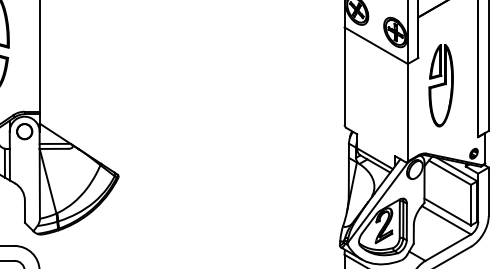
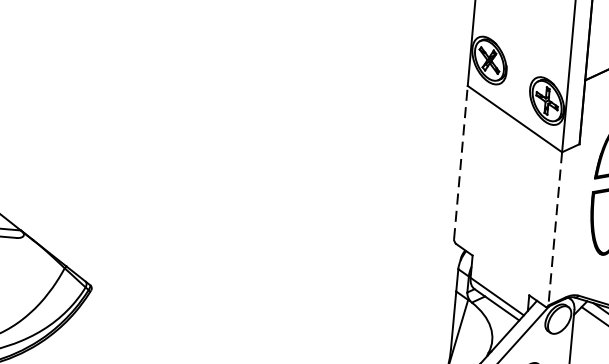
line: (344, 76) -> (460, 163), solid -> dashed
line: (407, 112) -> (554, 228), solid -> dashed

